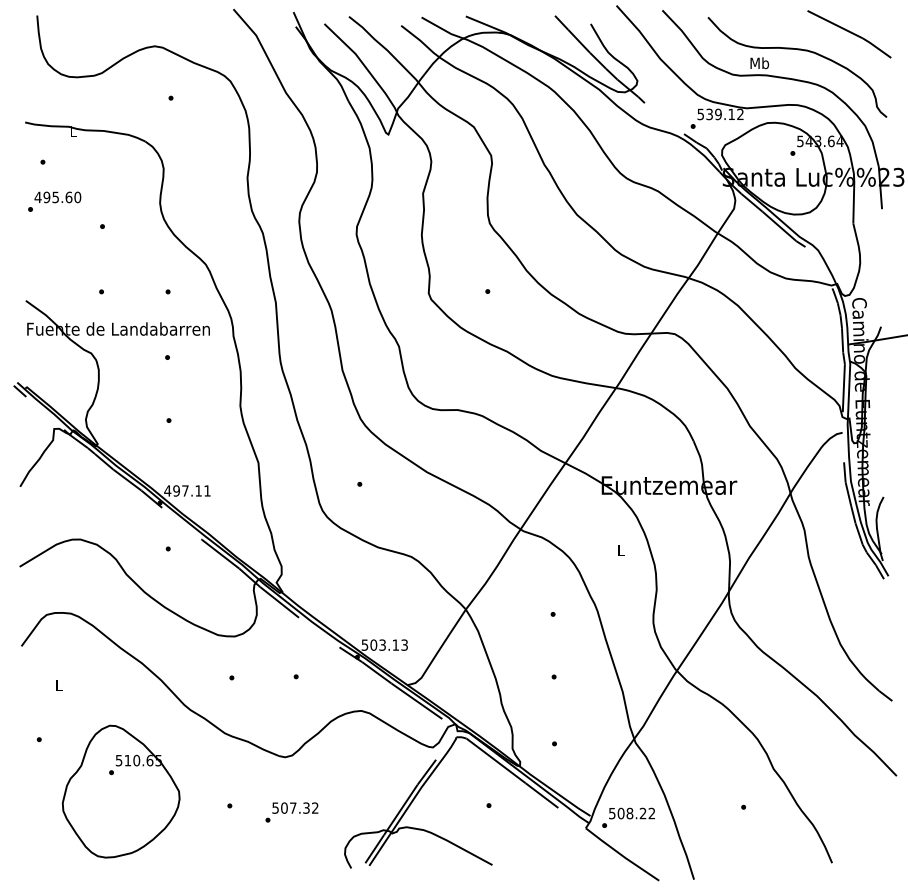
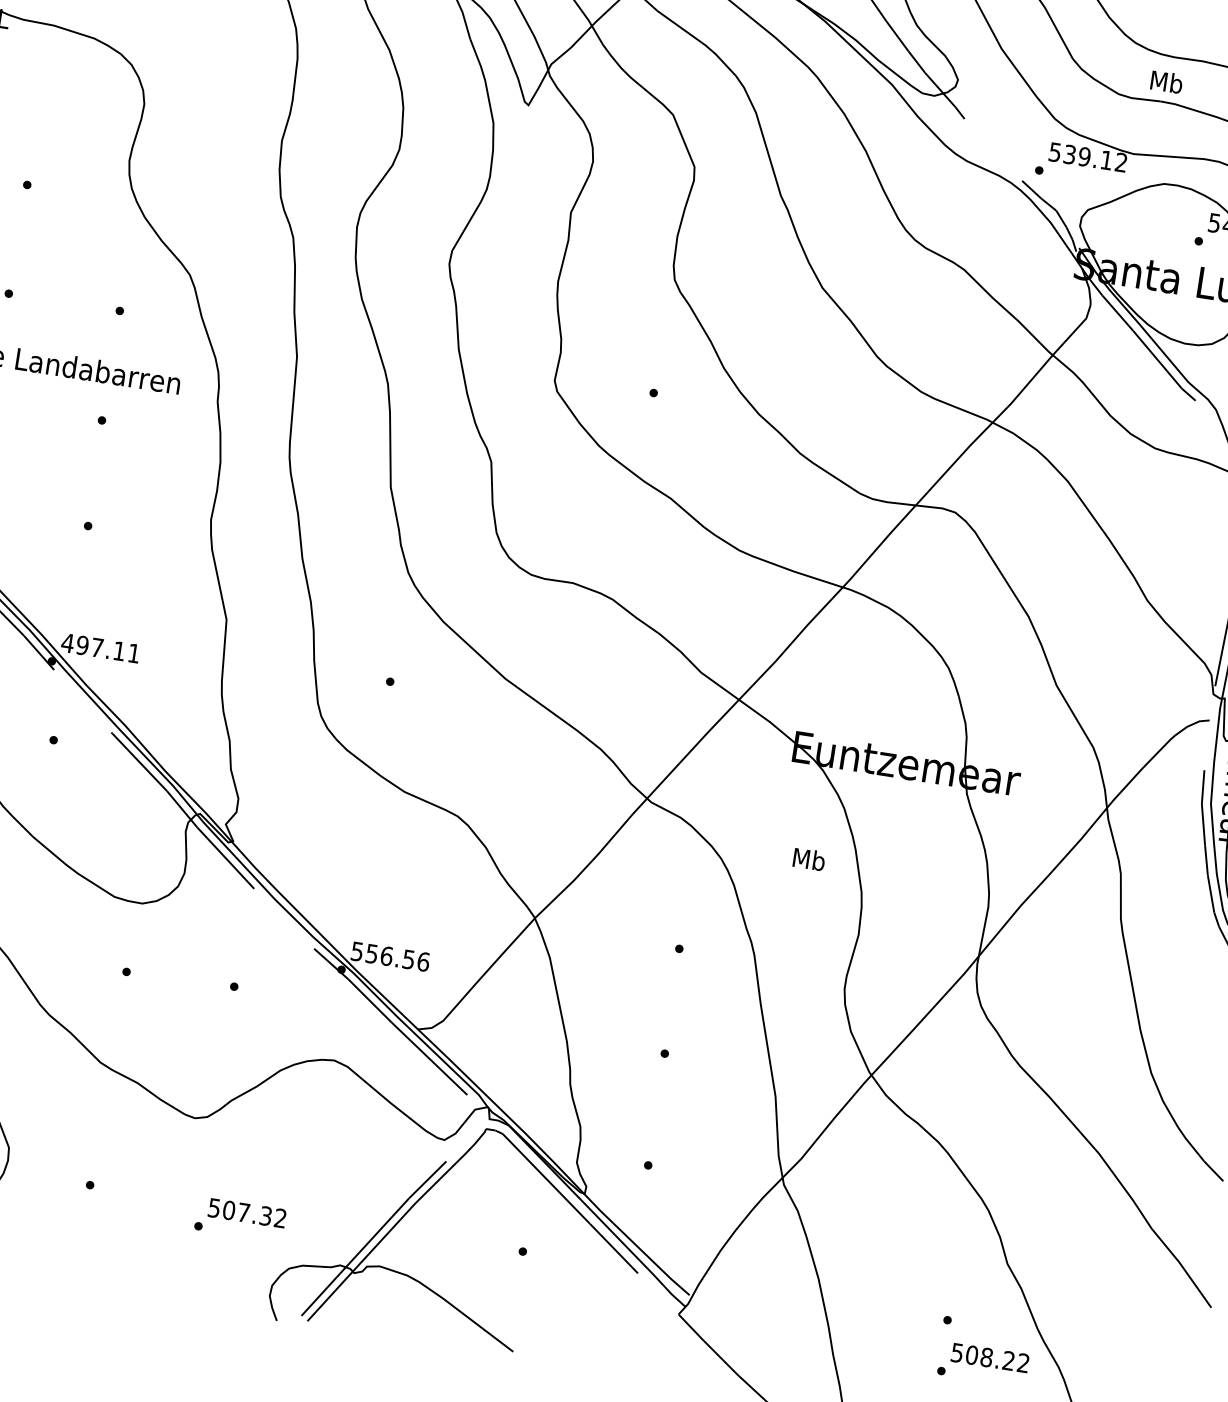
text: (620, 550) -> (808, 859), L -> Mb
text: (389, 644) -> (398, 956), 503.13 -> 556.56
text: (291, 812) -> (239, 1219), moved
text: (628, 817) -> (983, 1363), moved

